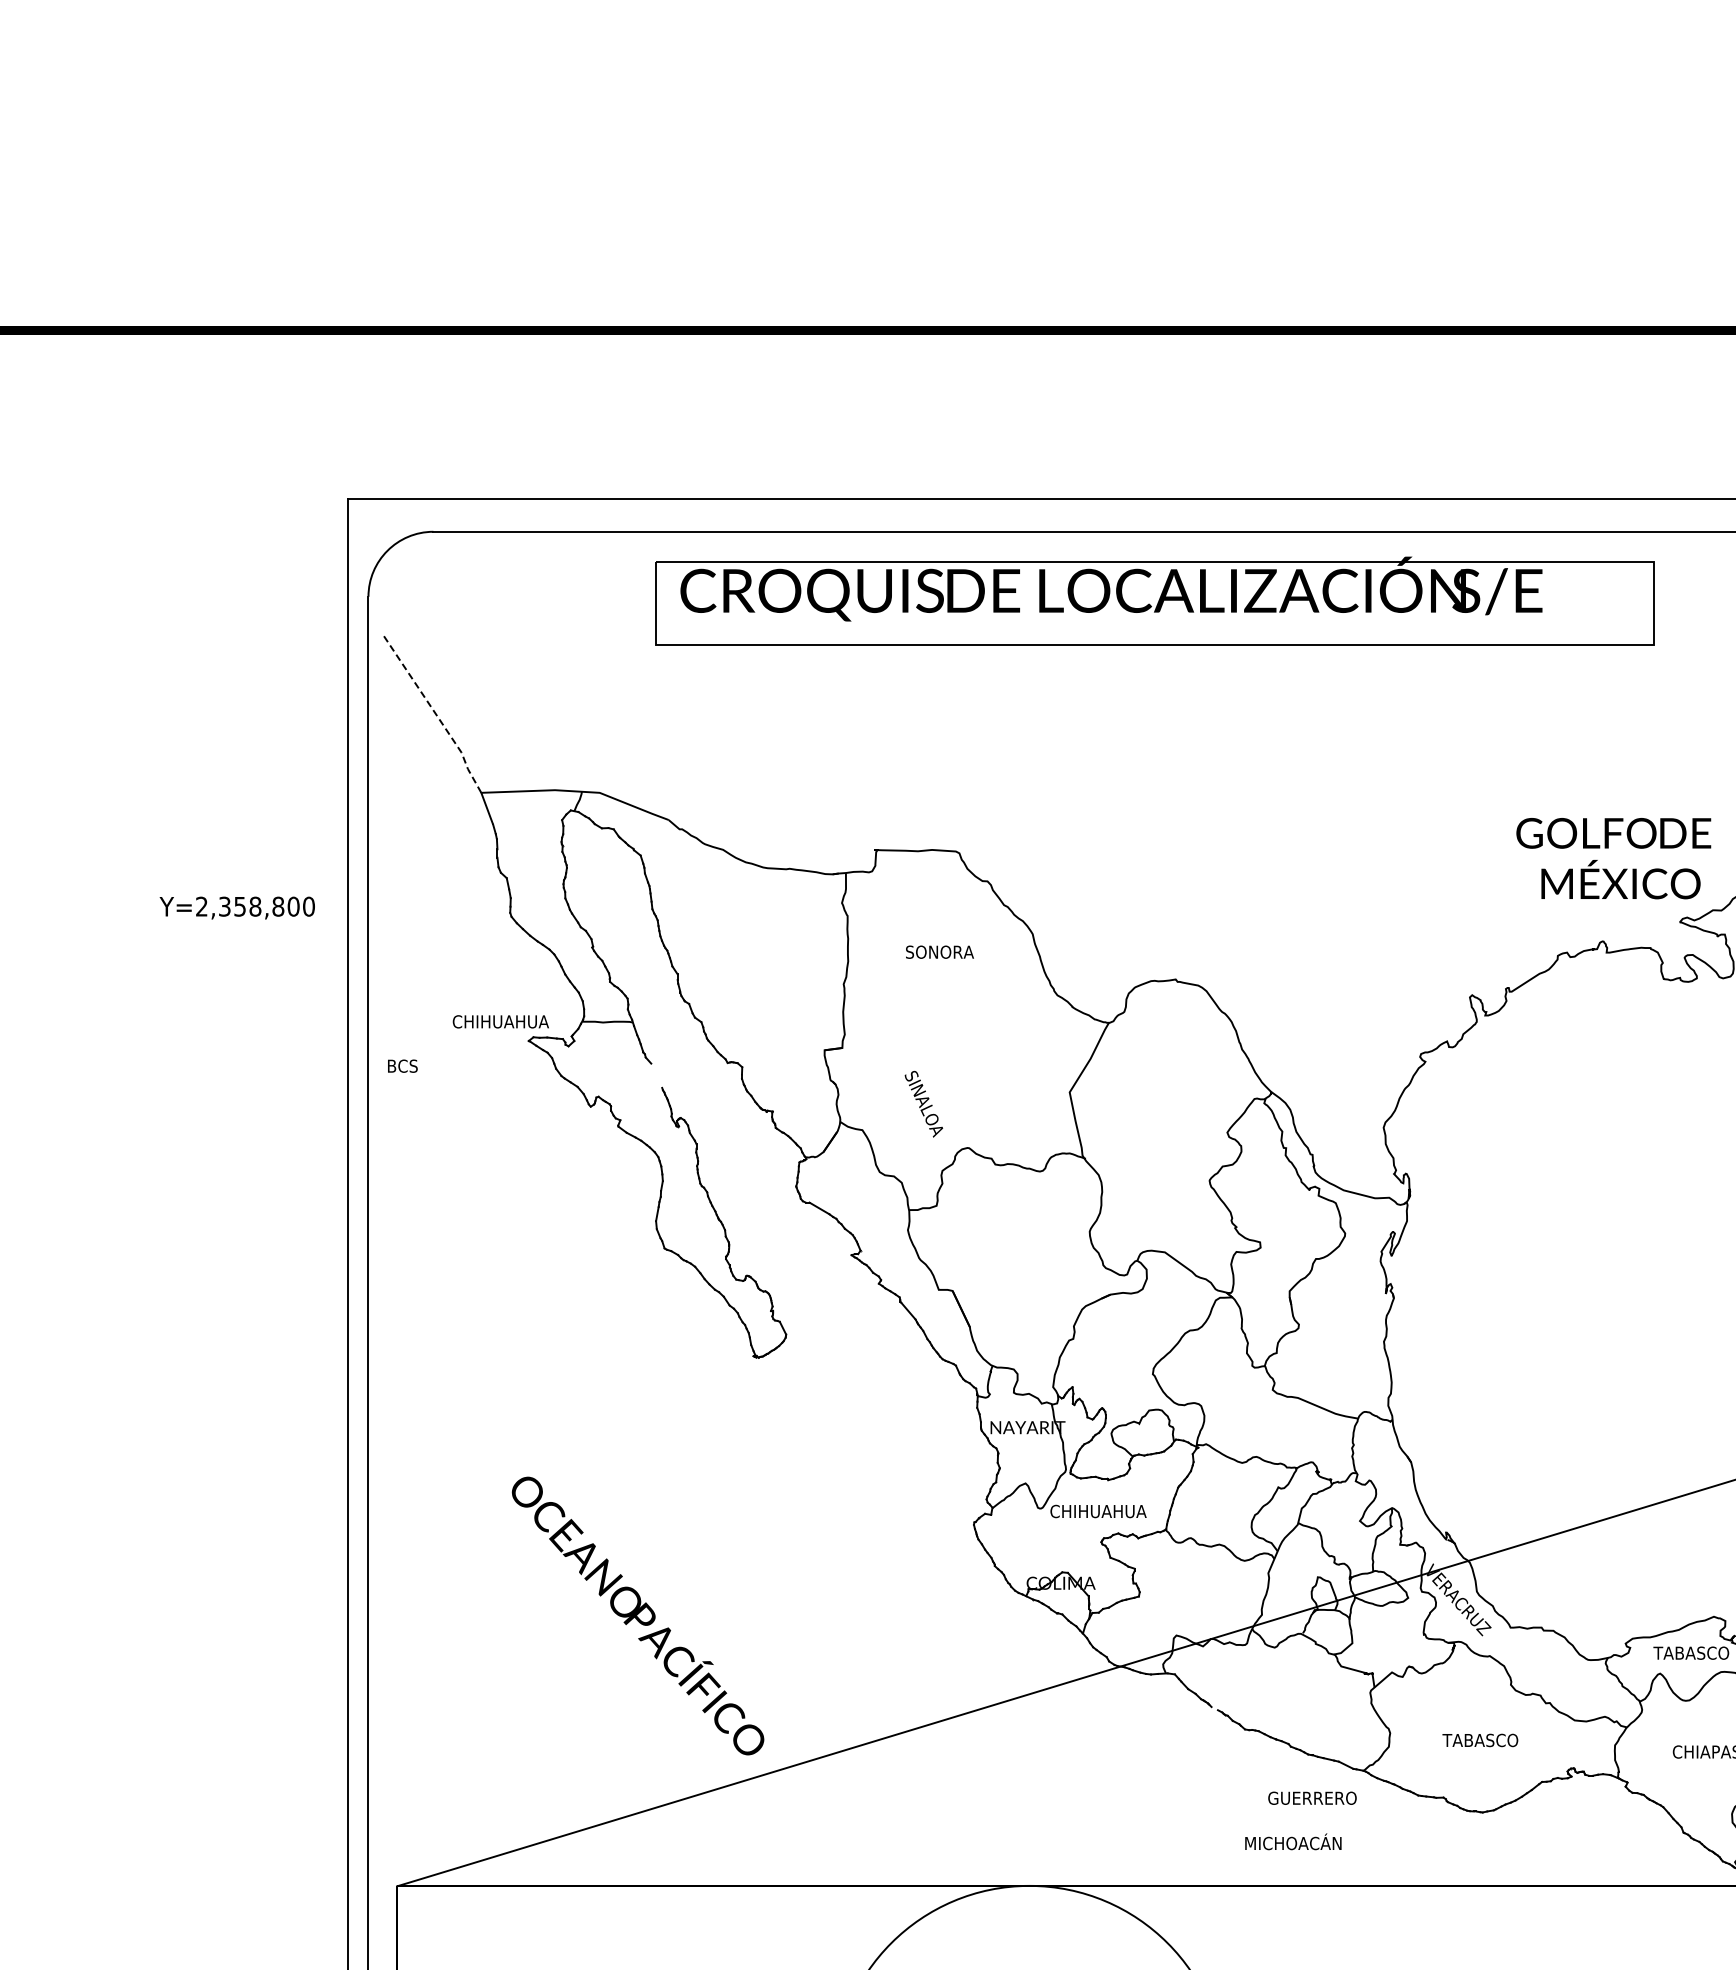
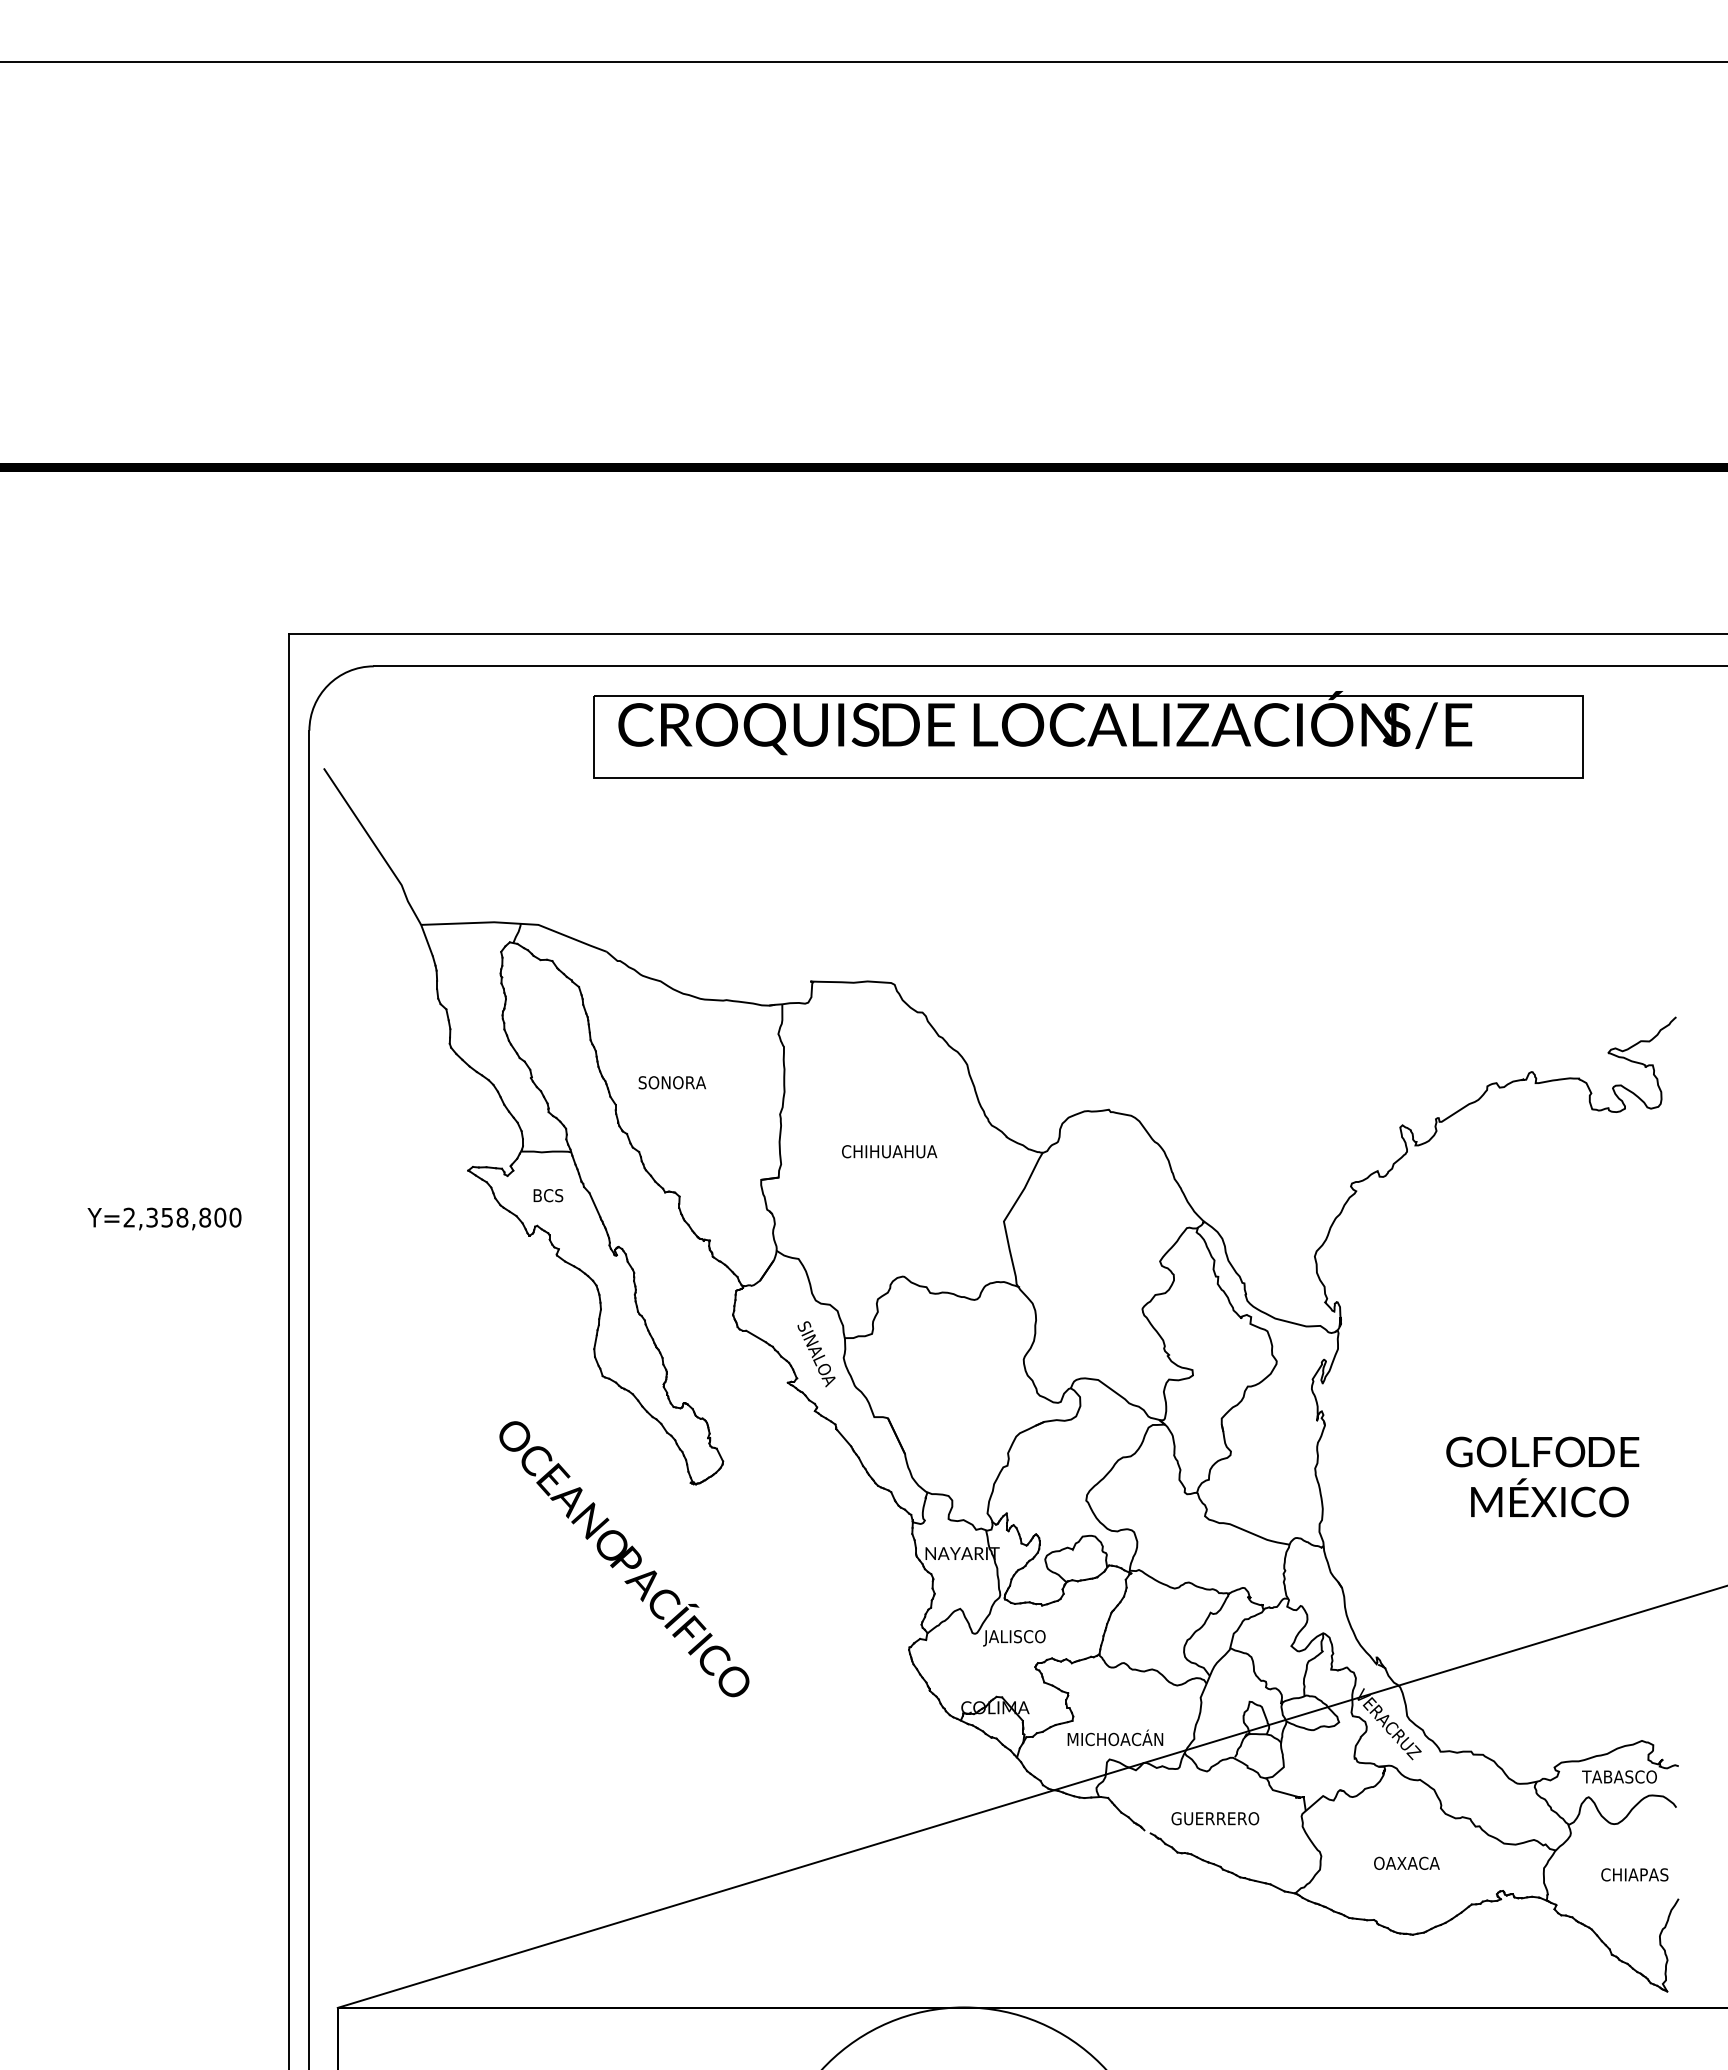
line: (435, 713) -> (375, 846), dashed -> solid
text: (1613, 858) -> (1542, 1476), moved
text: (237, 907) -> (164, 1218), moved
text: (939, 951) -> (671, 1082), moved
text: (500, 1021) -> (889, 1151), moved
text: (402, 1066) -> (548, 1195), moved
line: (656, 1076) -> (594, 1205), added
text: (923, 1104) -> (816, 1354), moved
text: (1097, 1513) -> (1031, 1638), CHIHUAHUA -> JALISCO
text: (638, 1616) -> (624, 1559), moved
text: (1480, 1739) -> (1410, 1862), TABASCO -> OAXACA
text: (1312, 1798) -> (1215, 1818), moved
text: (1293, 1841) -> (1115, 1737), moved

